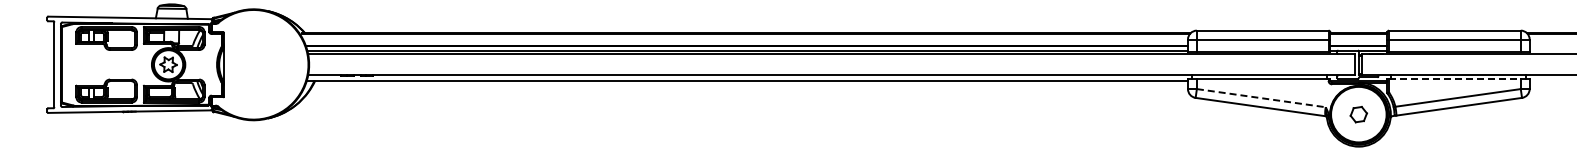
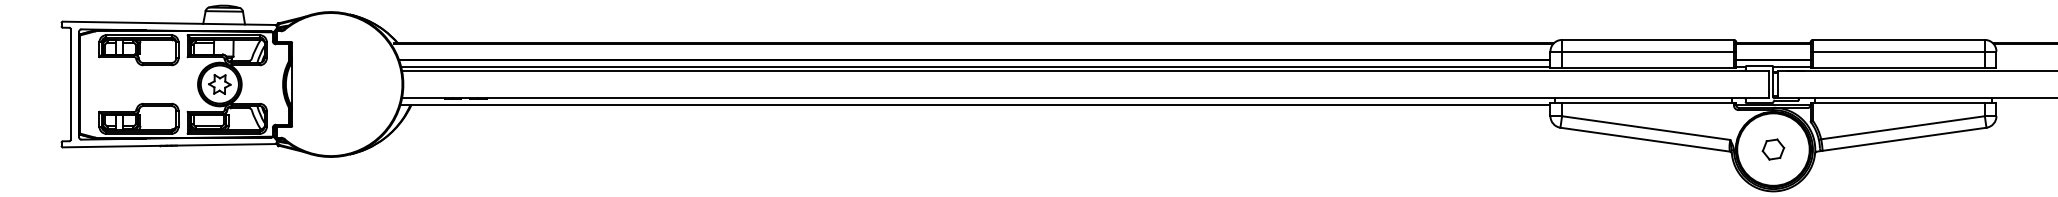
line: (1454, 79) -> (1898, 103), dashed -> solid
line: (1261, 98) -> (1646, 128), dashed -> solid

